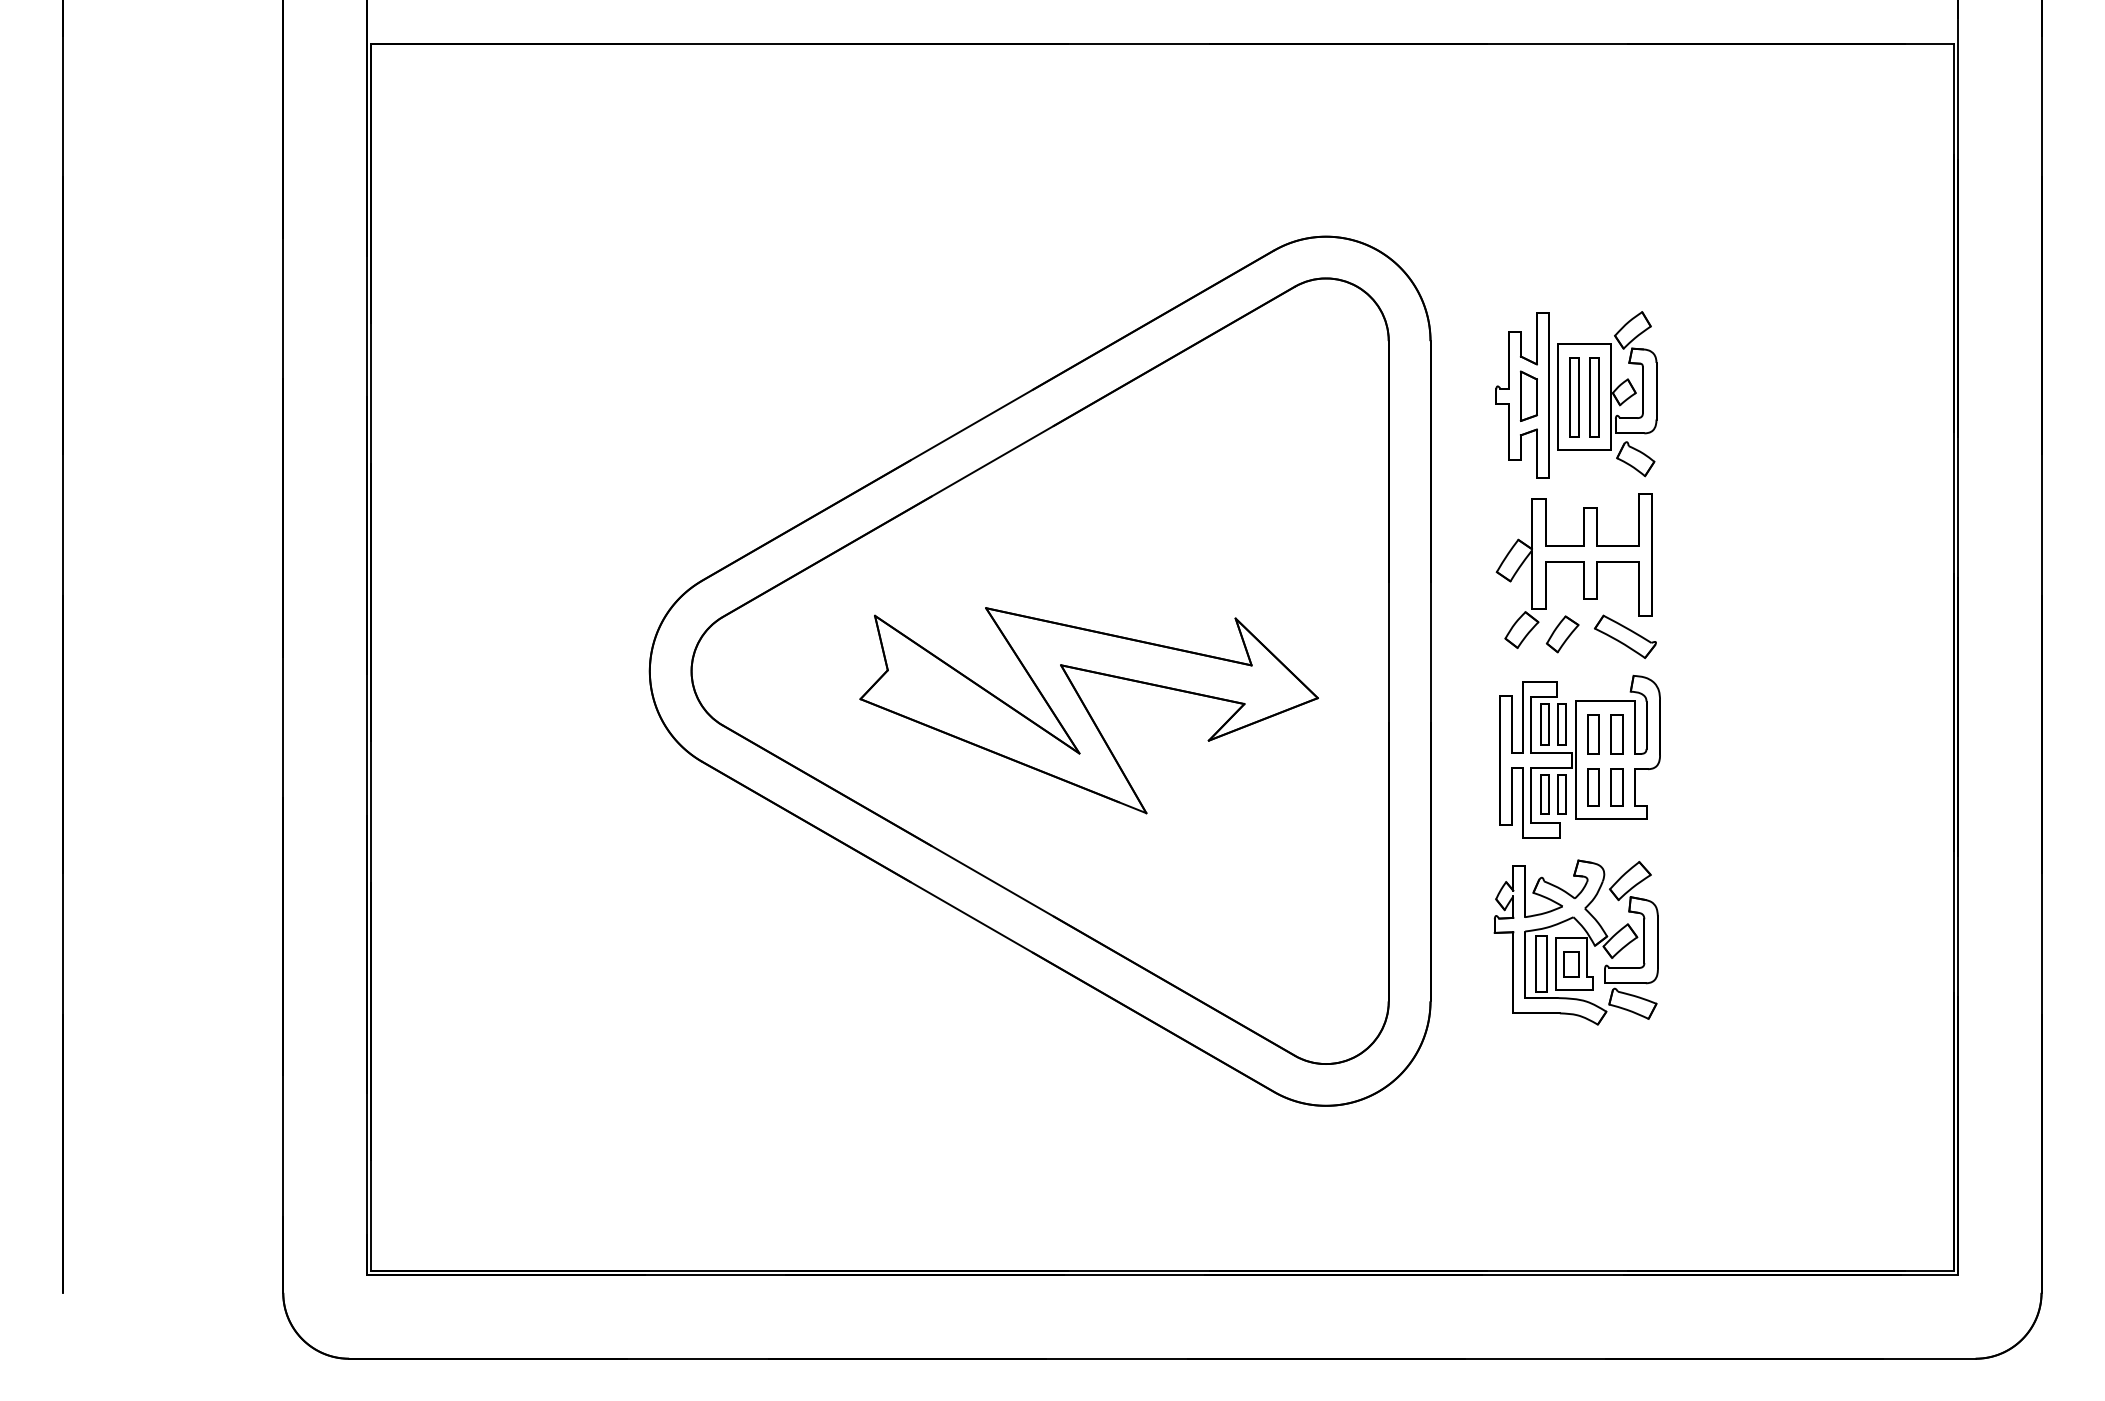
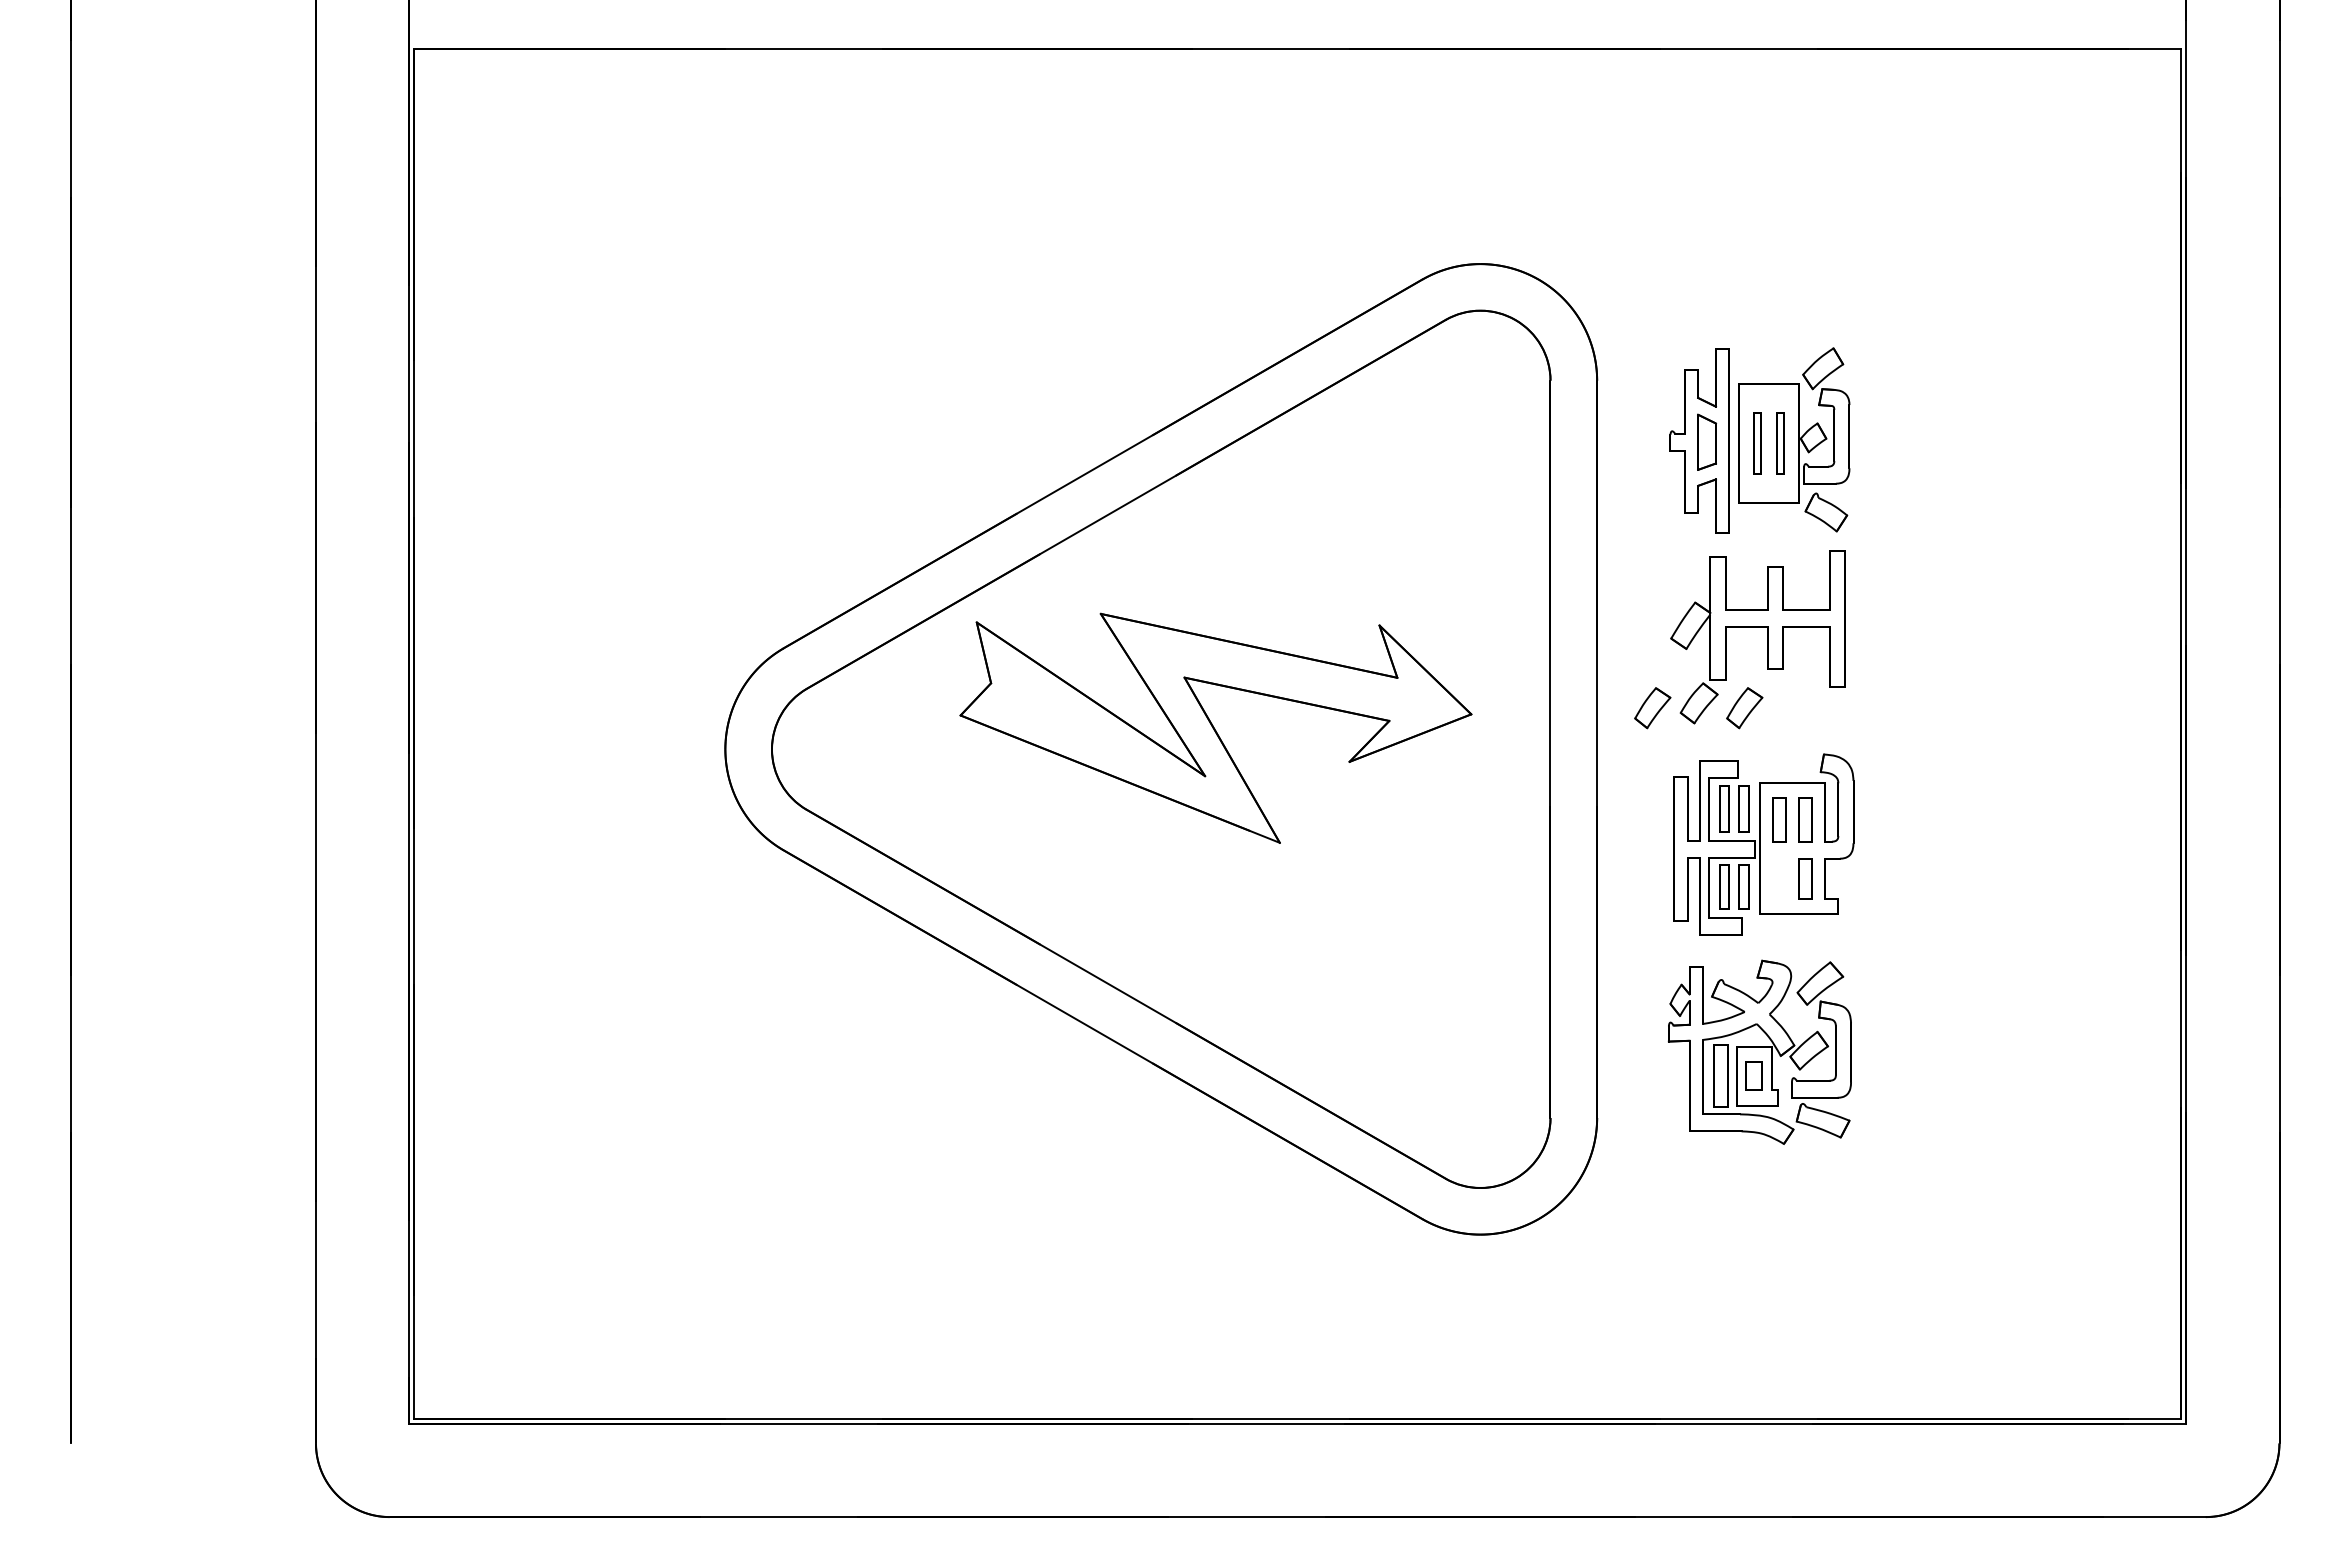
part: (1573, 396) -> (1756, 442), size x0.7
part: (1594, 396) -> (1780, 442), size x0.7
part: (1480, 634) -> (1652, 708), added
part: (1625, 636) -> (1814, 710), removed
part: (1088, 709) -> (1215, 727), moved
part: (1593, 786) -> (1779, 878), removed

